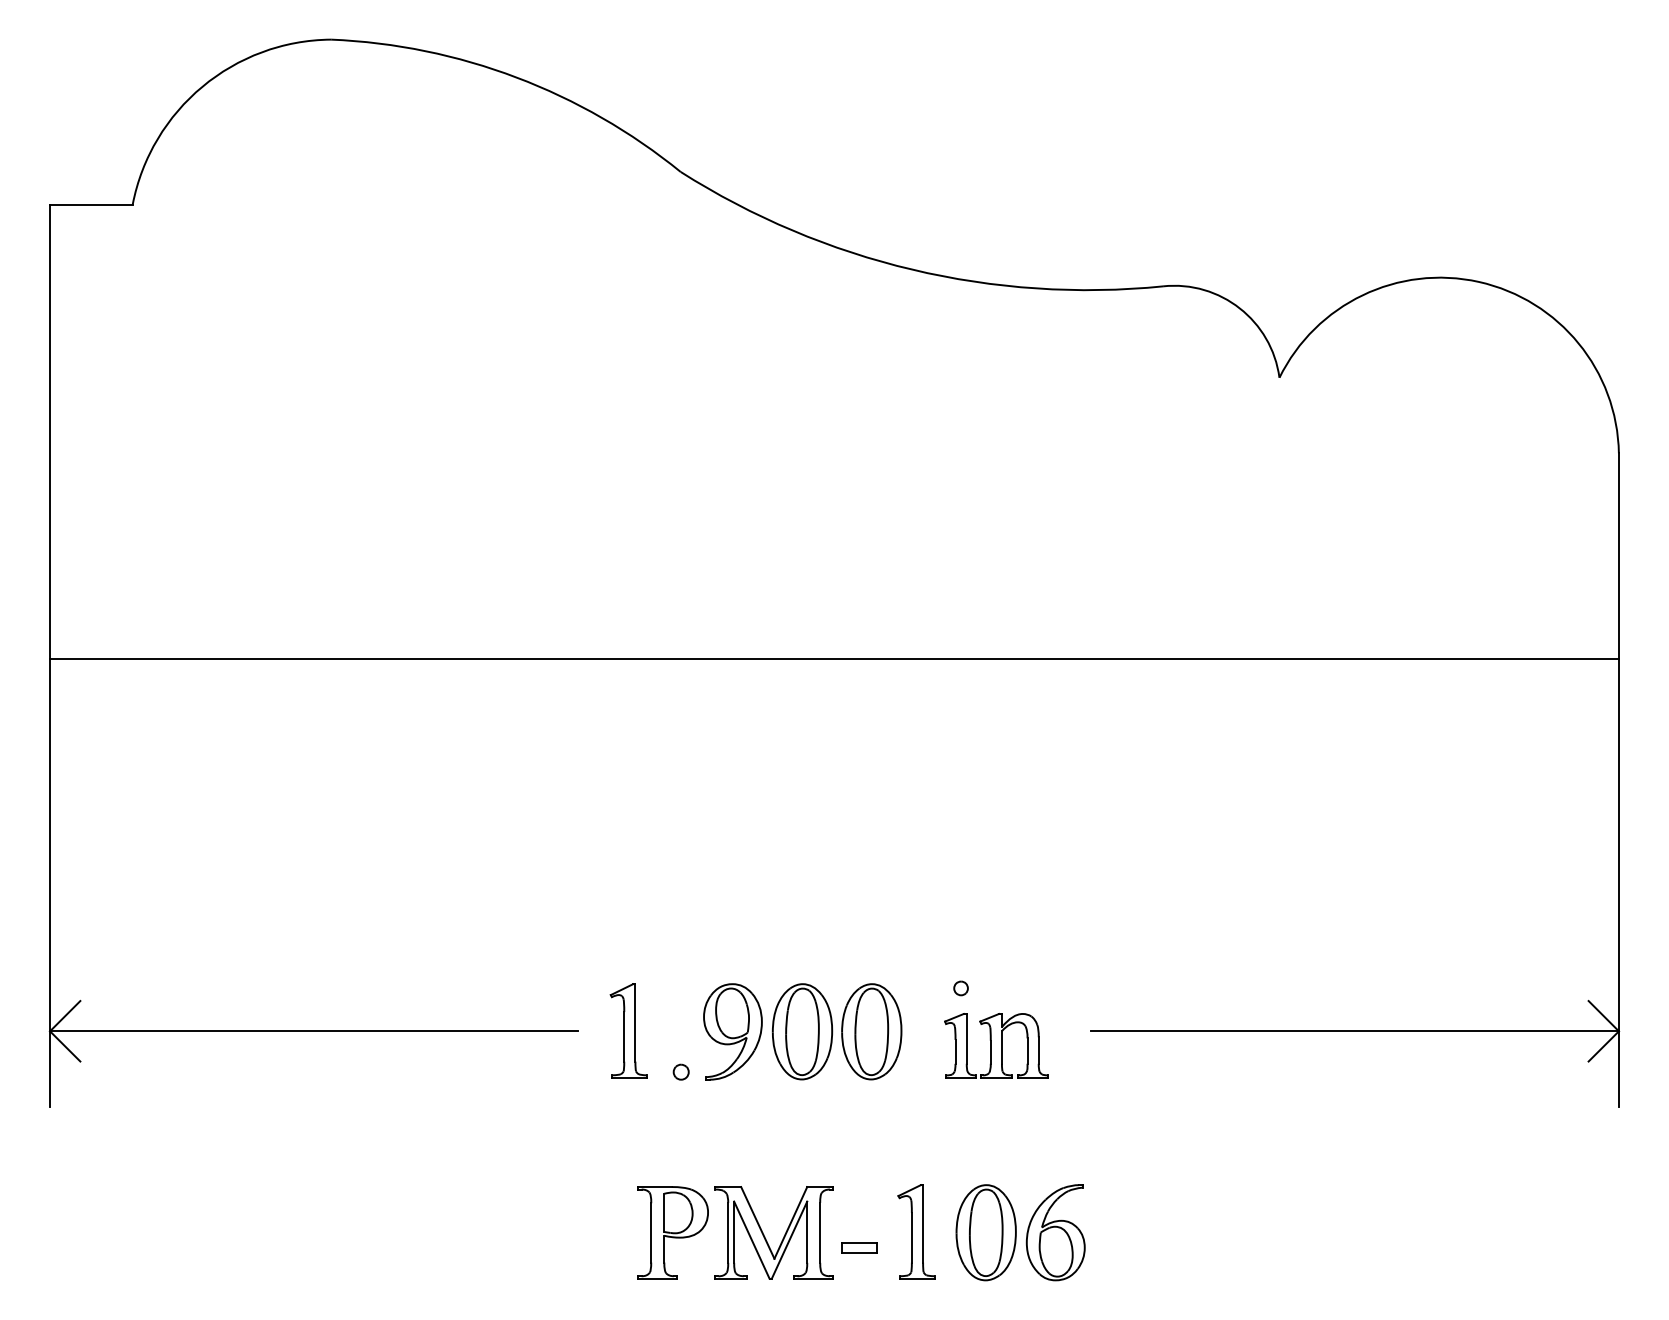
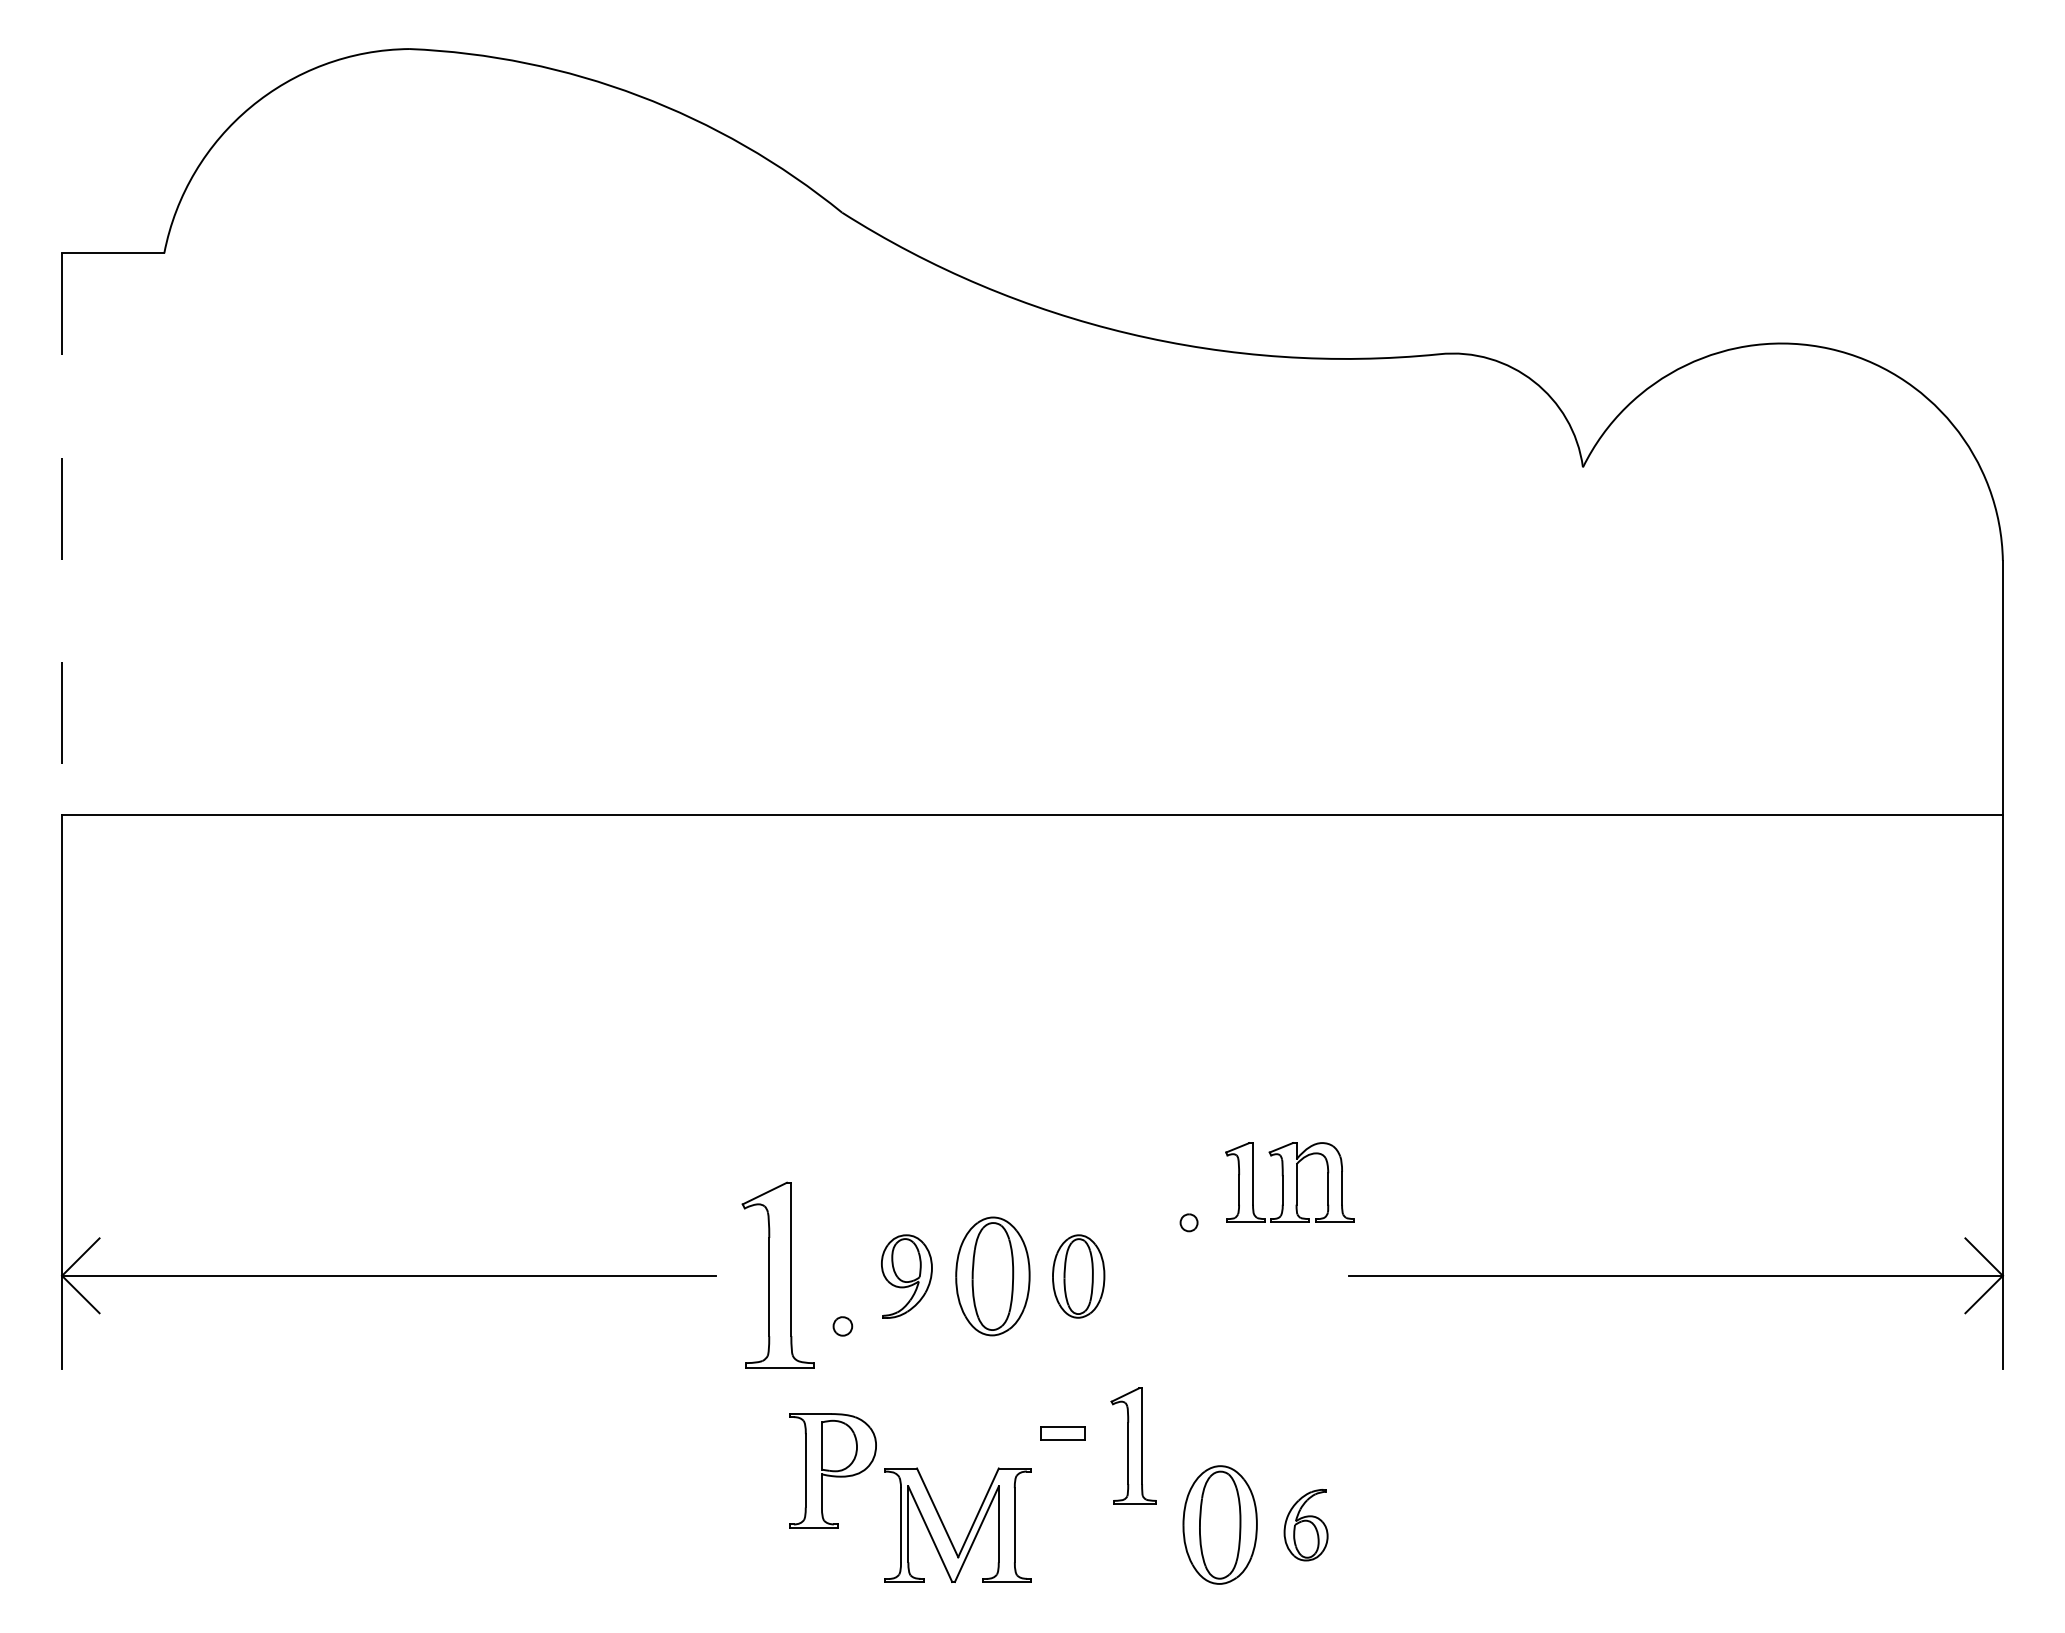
line: (50, 432) -> (62, 535), solid -> dashed
part: (628, 1030) -> (777, 1274), size x1.6
part: (732, 1031) -> (906, 1276), size x0.7
part: (871, 1031) -> (1078, 1276), size x0.7
part: (996, 1045) -> (1289, 1182), moved
part: (916, 1231) -> (1133, 1445), moved
part: (672, 1232) -> (832, 1470), moved
part: (1055, 1232) -> (1305, 1524), size x0.6
part: (859, 1247) -> (1063, 1433), moved

